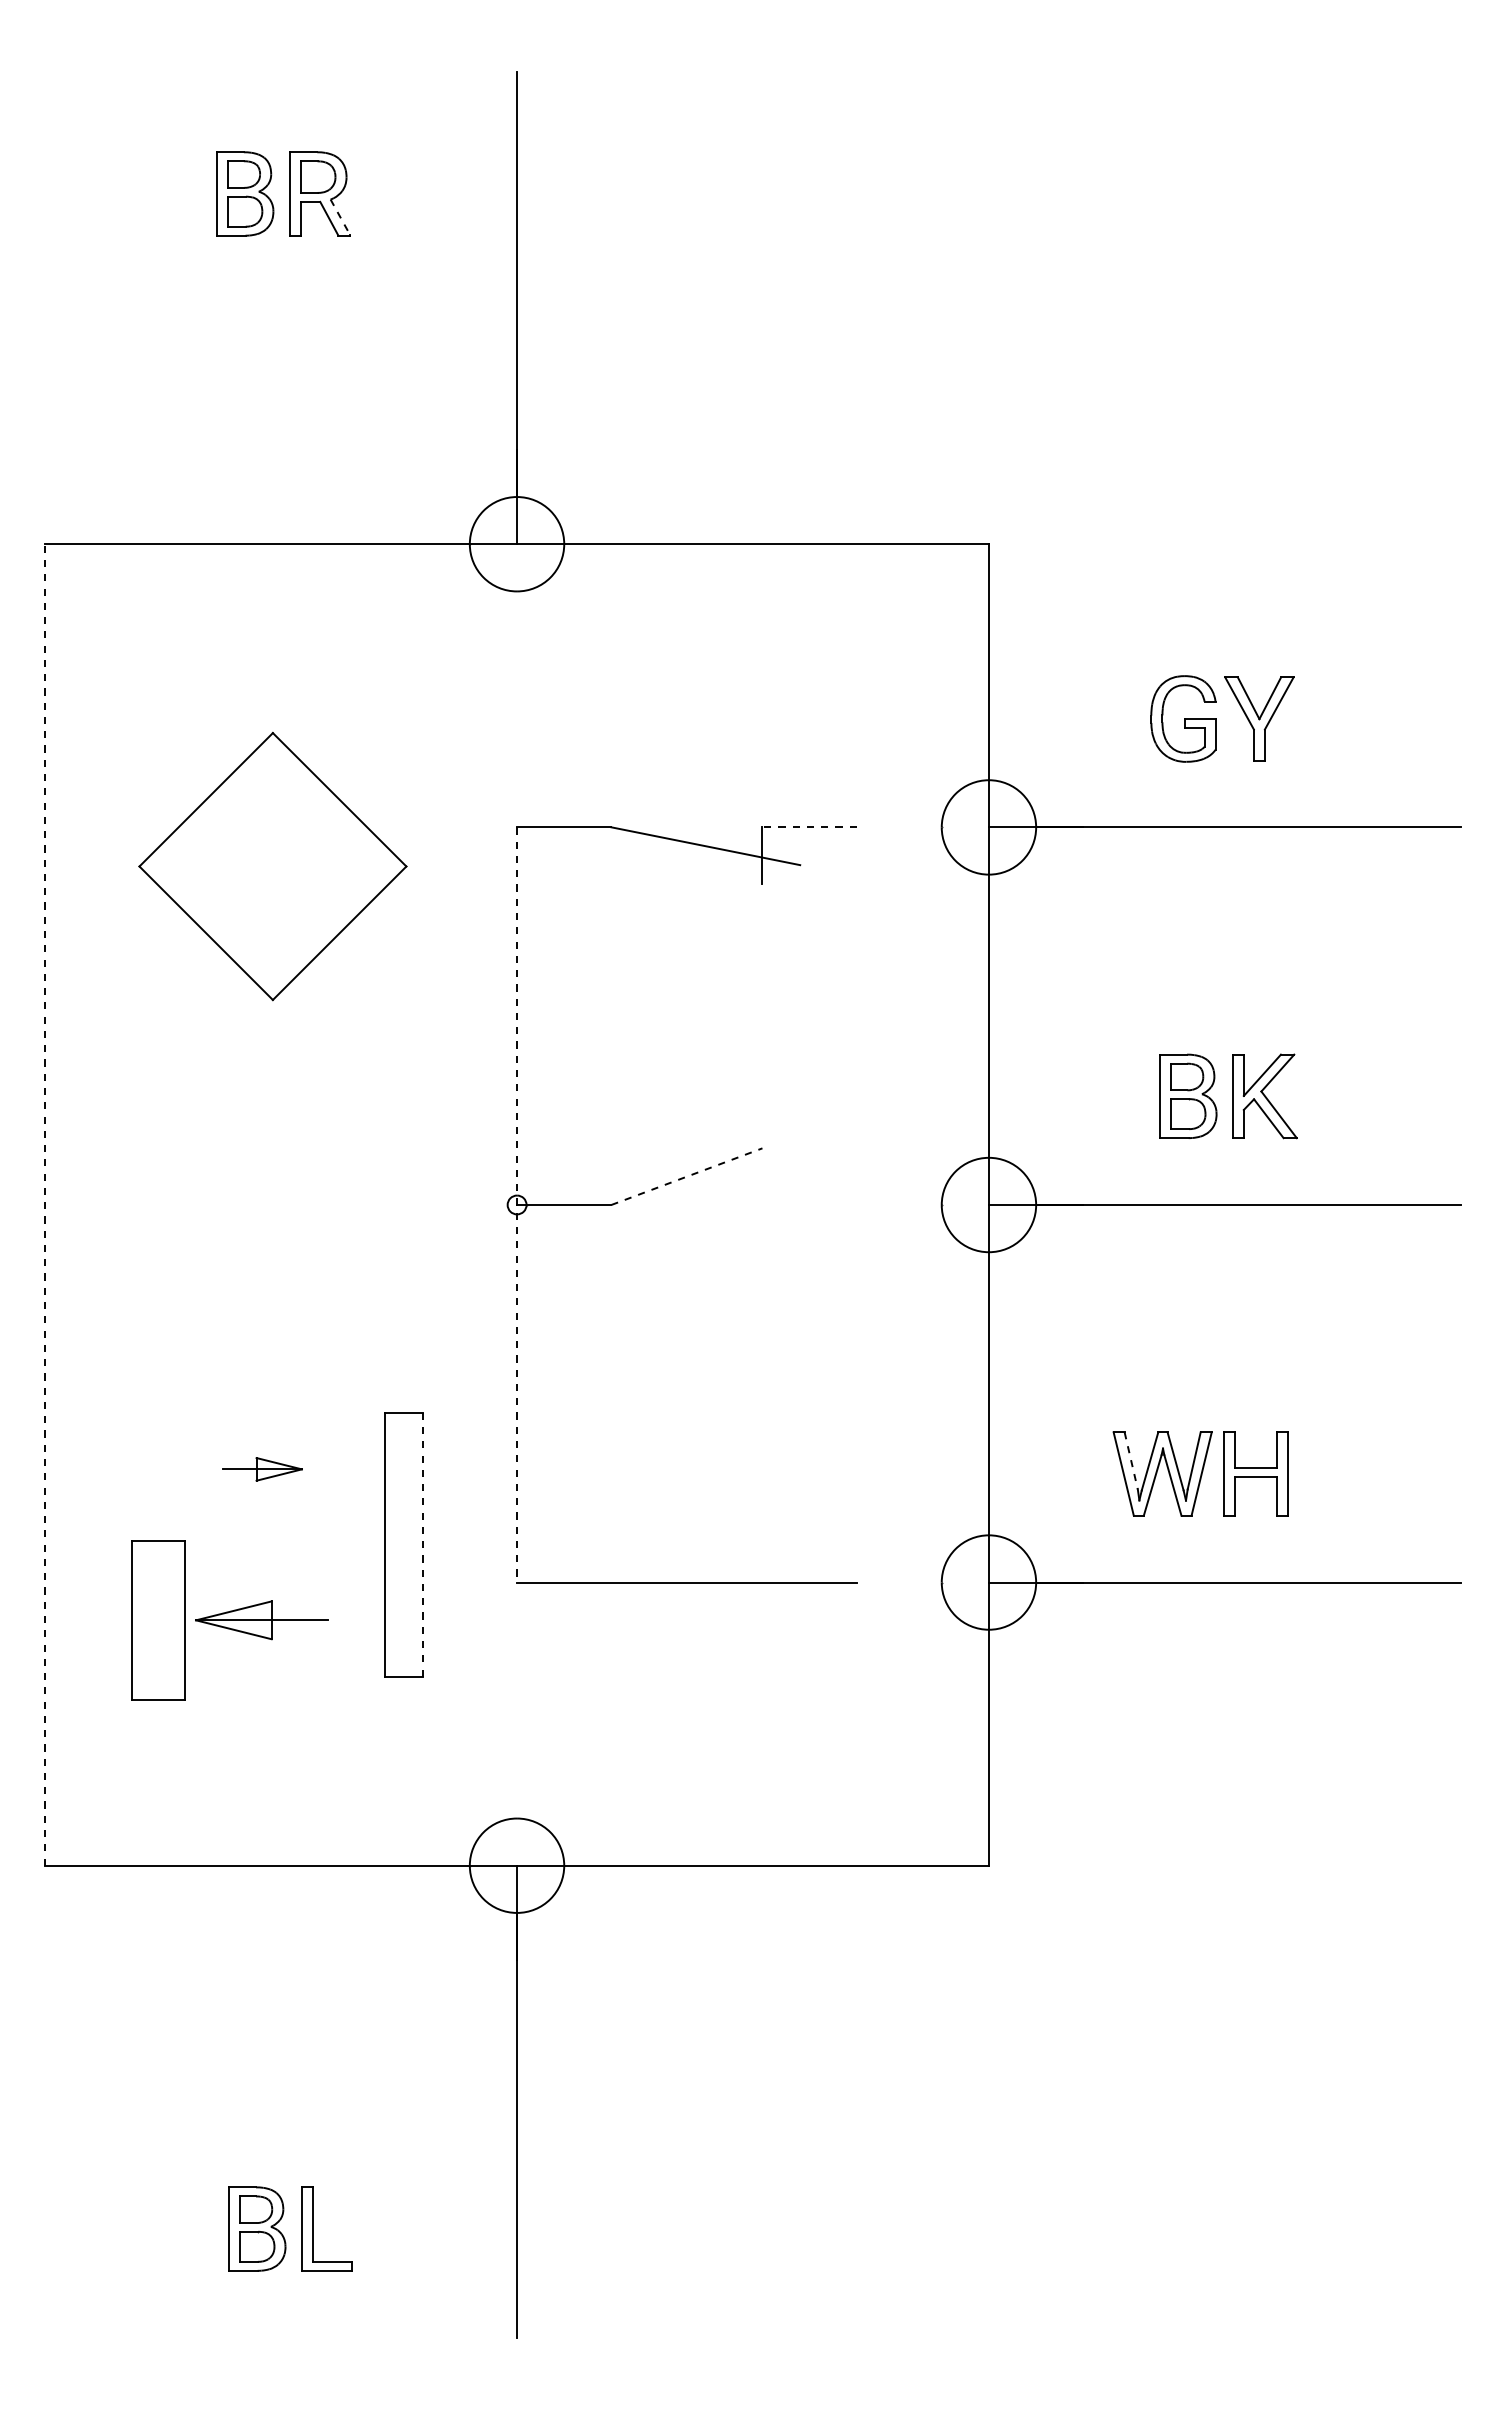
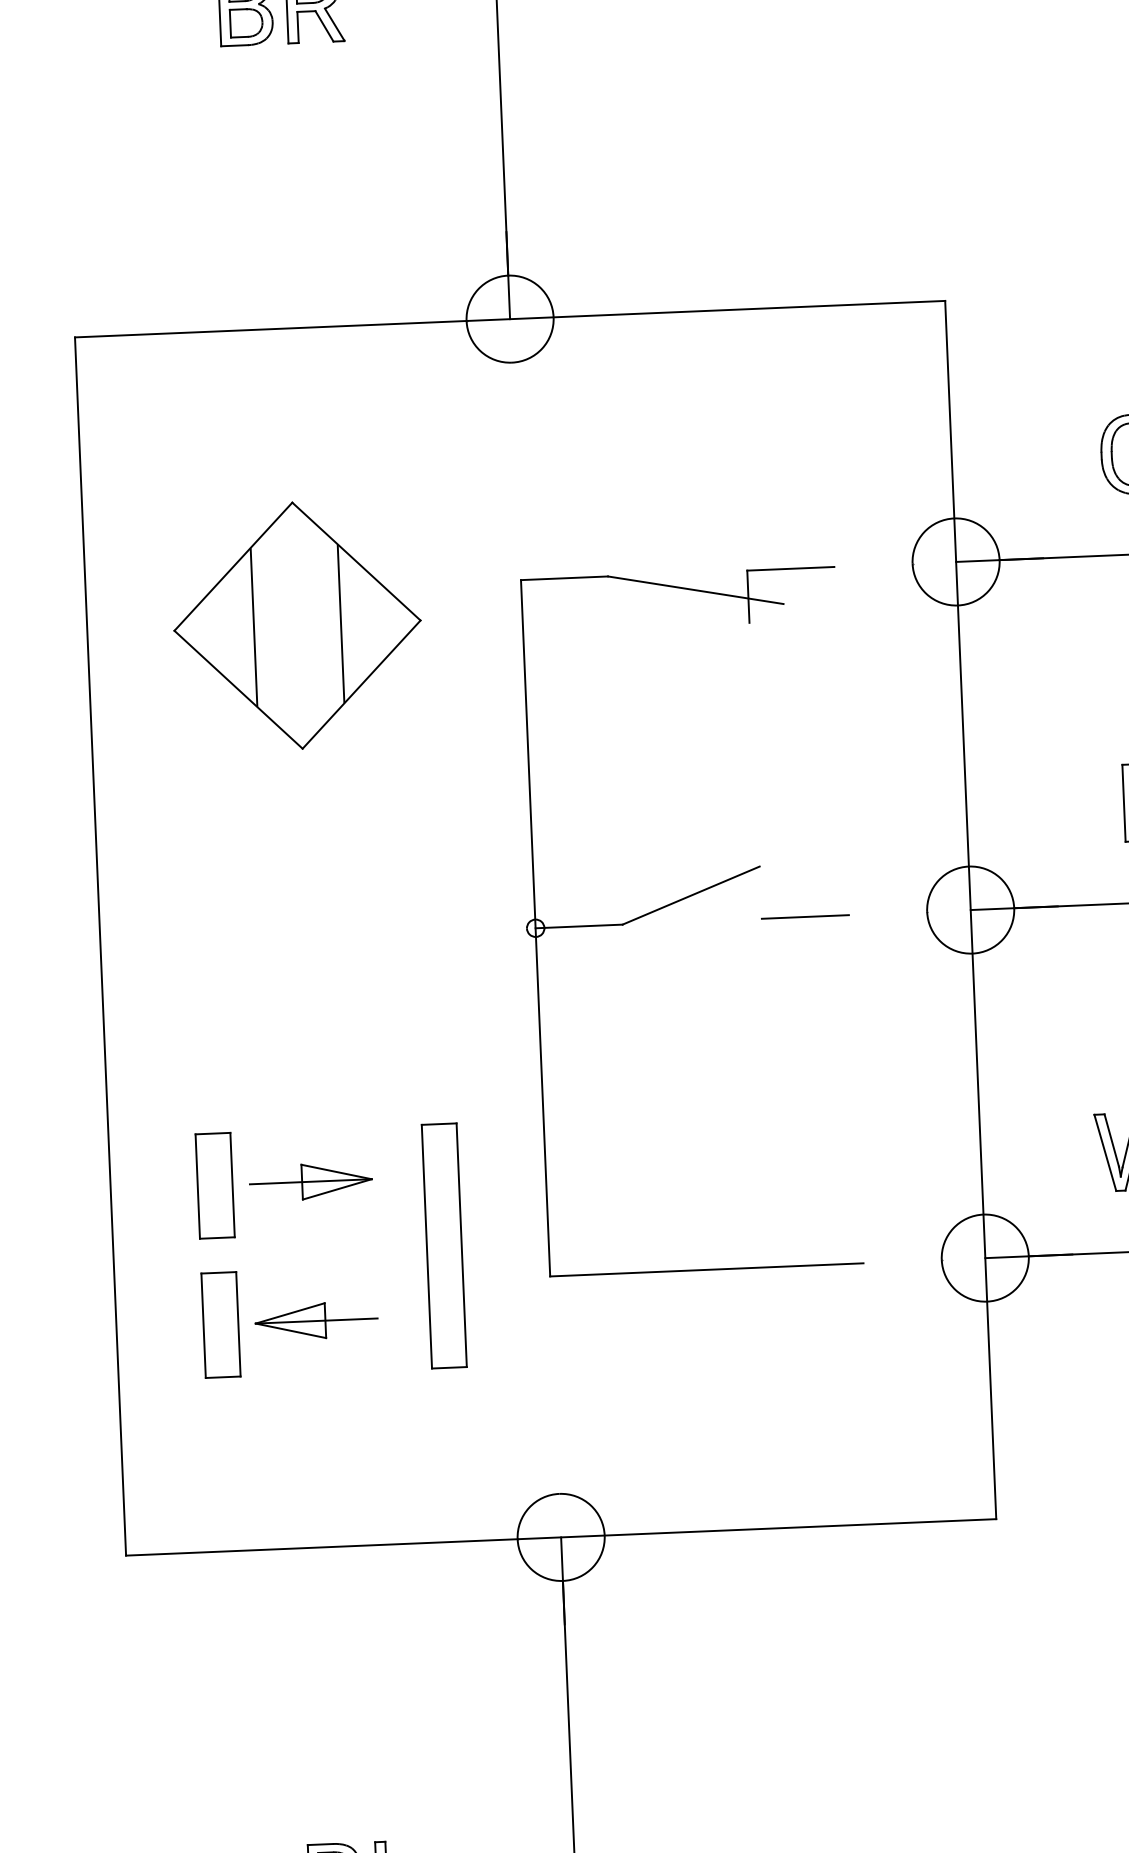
line: (340, 217) -> (334, 24), dashed -> solid
line: (809, 827) -> (790, 568), dashed -> solid
line: (225, 866) -> (253, 627), added
line: (320, 866) -> (341, 623), added
line: (686, 1176) -> (690, 895), dashed -> solid
line: (45, 1204) -> (100, 946), dashed -> solid
line: (517, 1204) -> (536, 927), dashed -> solid
line: (809, 1204) -> (805, 916), added
line: (1131, 1461) -> (1112, 1141), dashed -> solid
part: (157, 1469) -> (214, 1186), added
part: (262, 1469) -> (311, 1181), size x1.67
line: (422, 1545) -> (461, 1245), dashed -> solid
part: (157, 1620) -> (220, 1325), size x0.71

